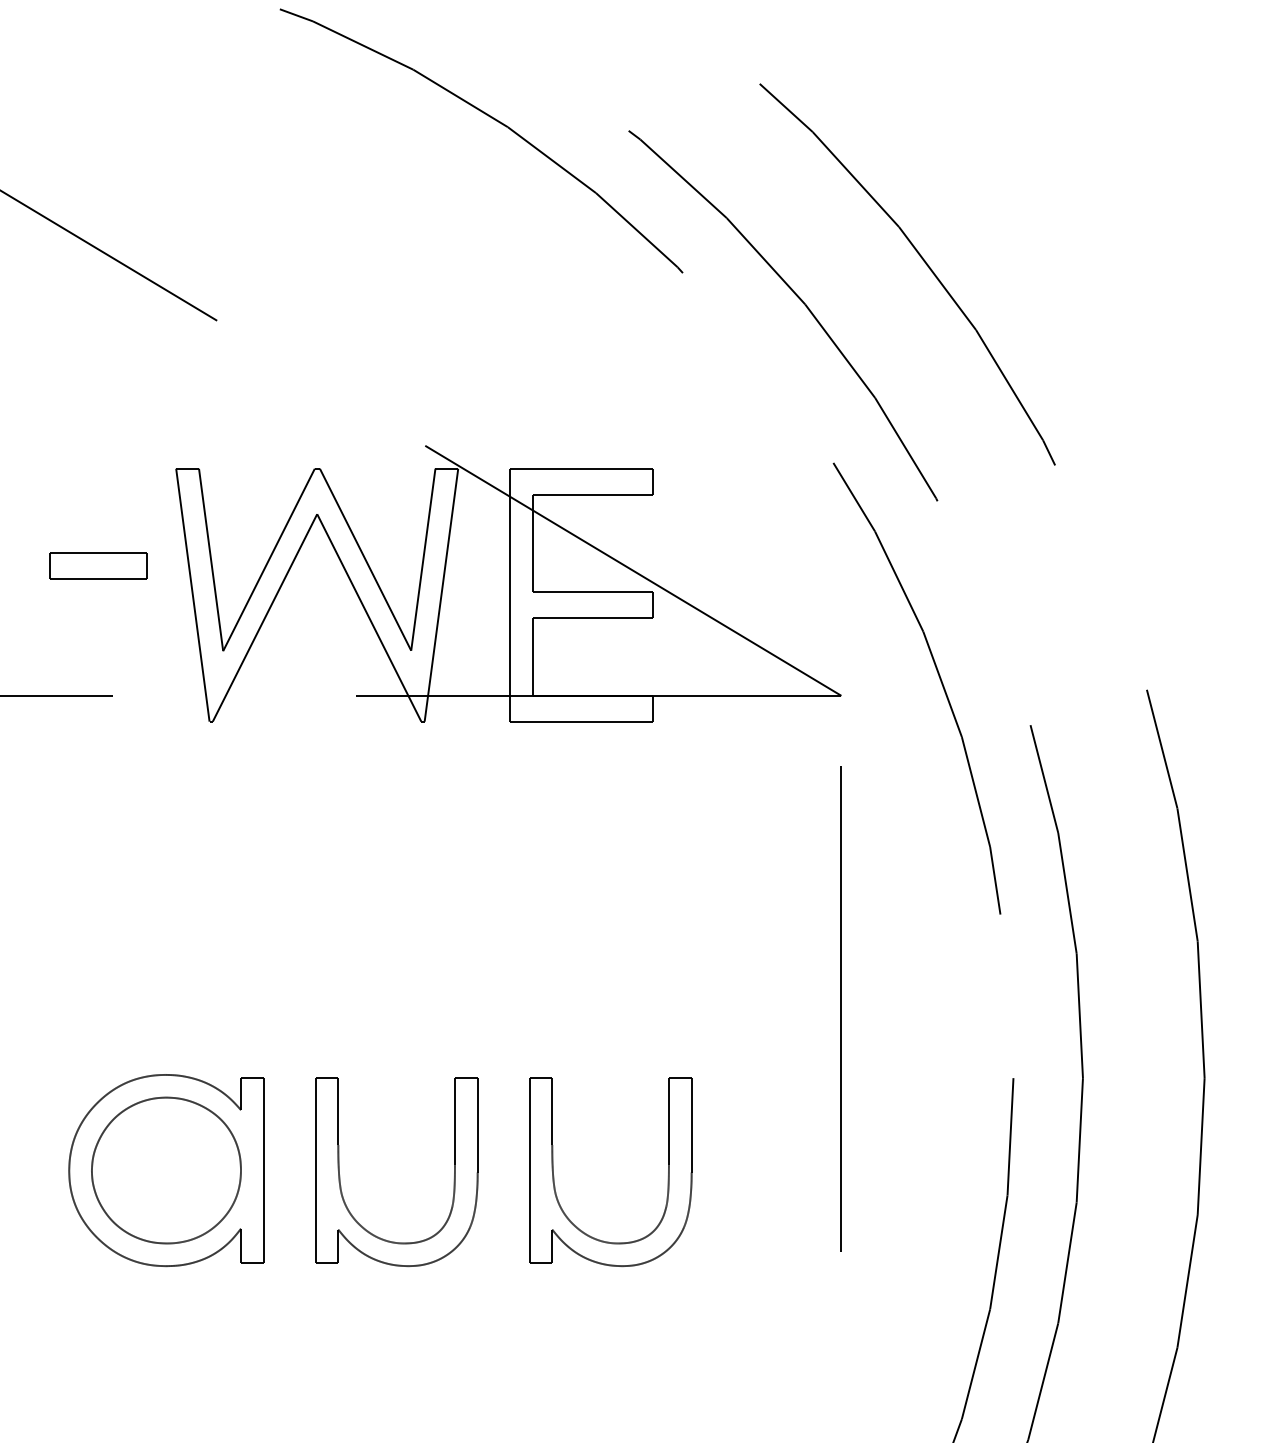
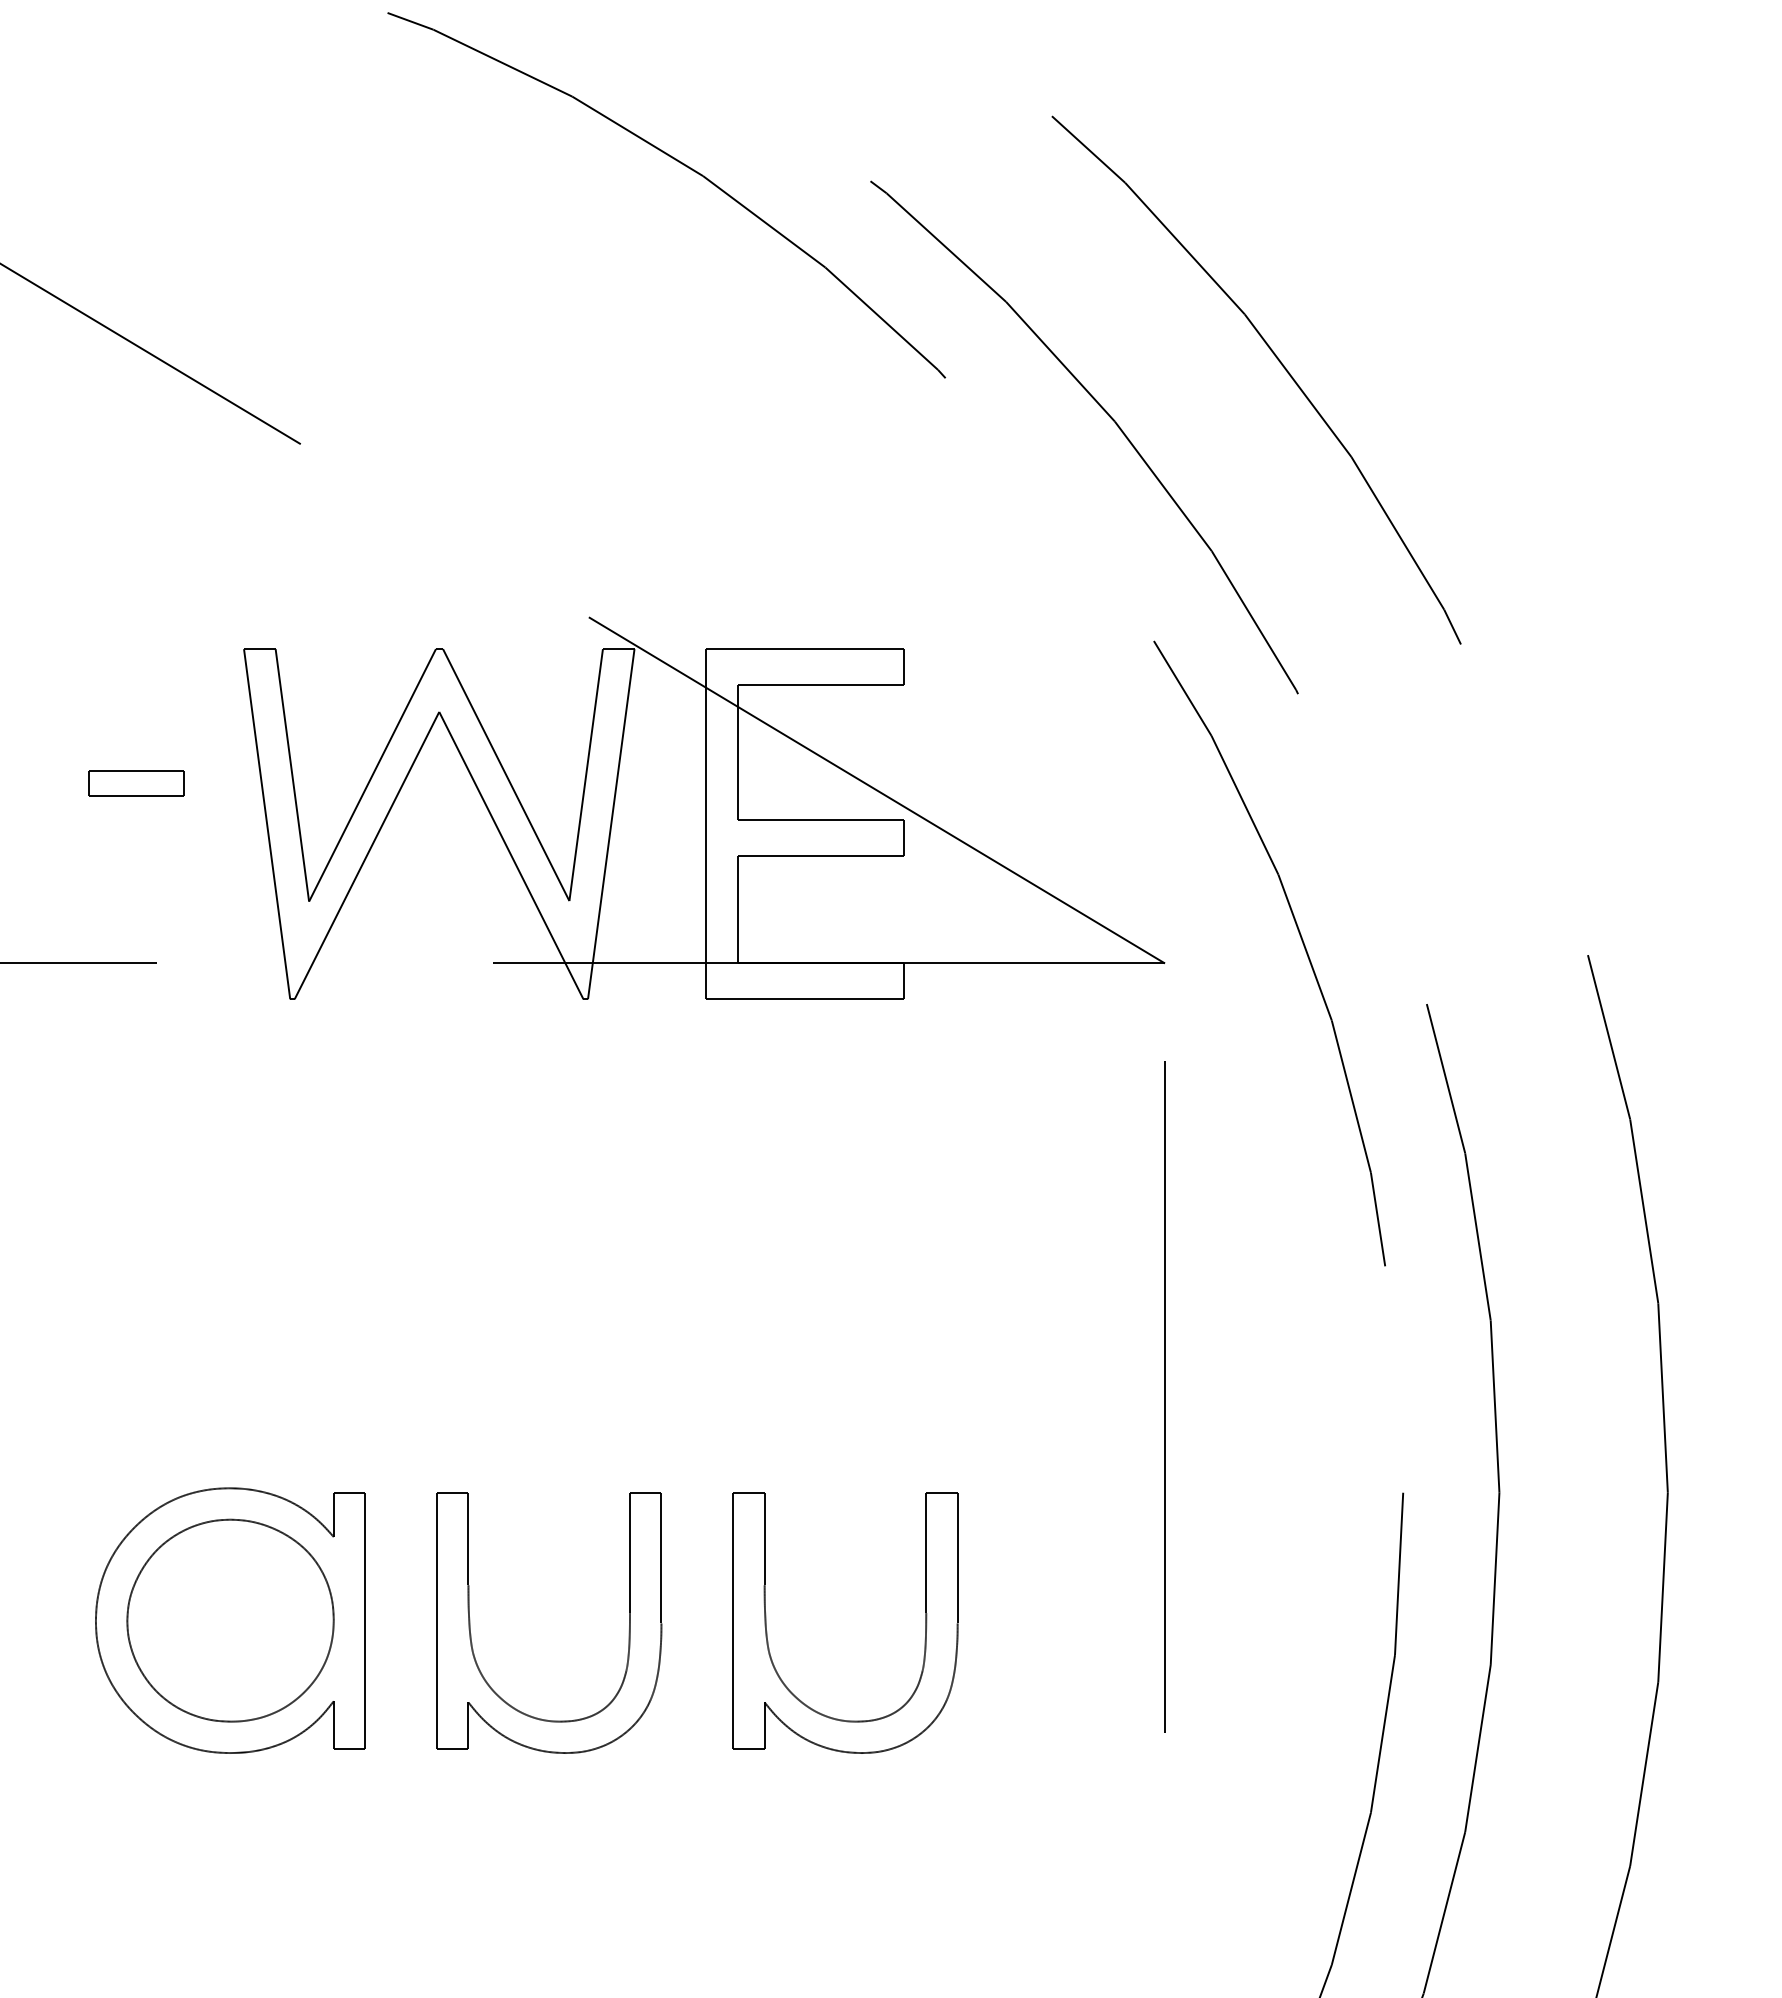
part: (98, 565) -> (136, 783), size x0.7

